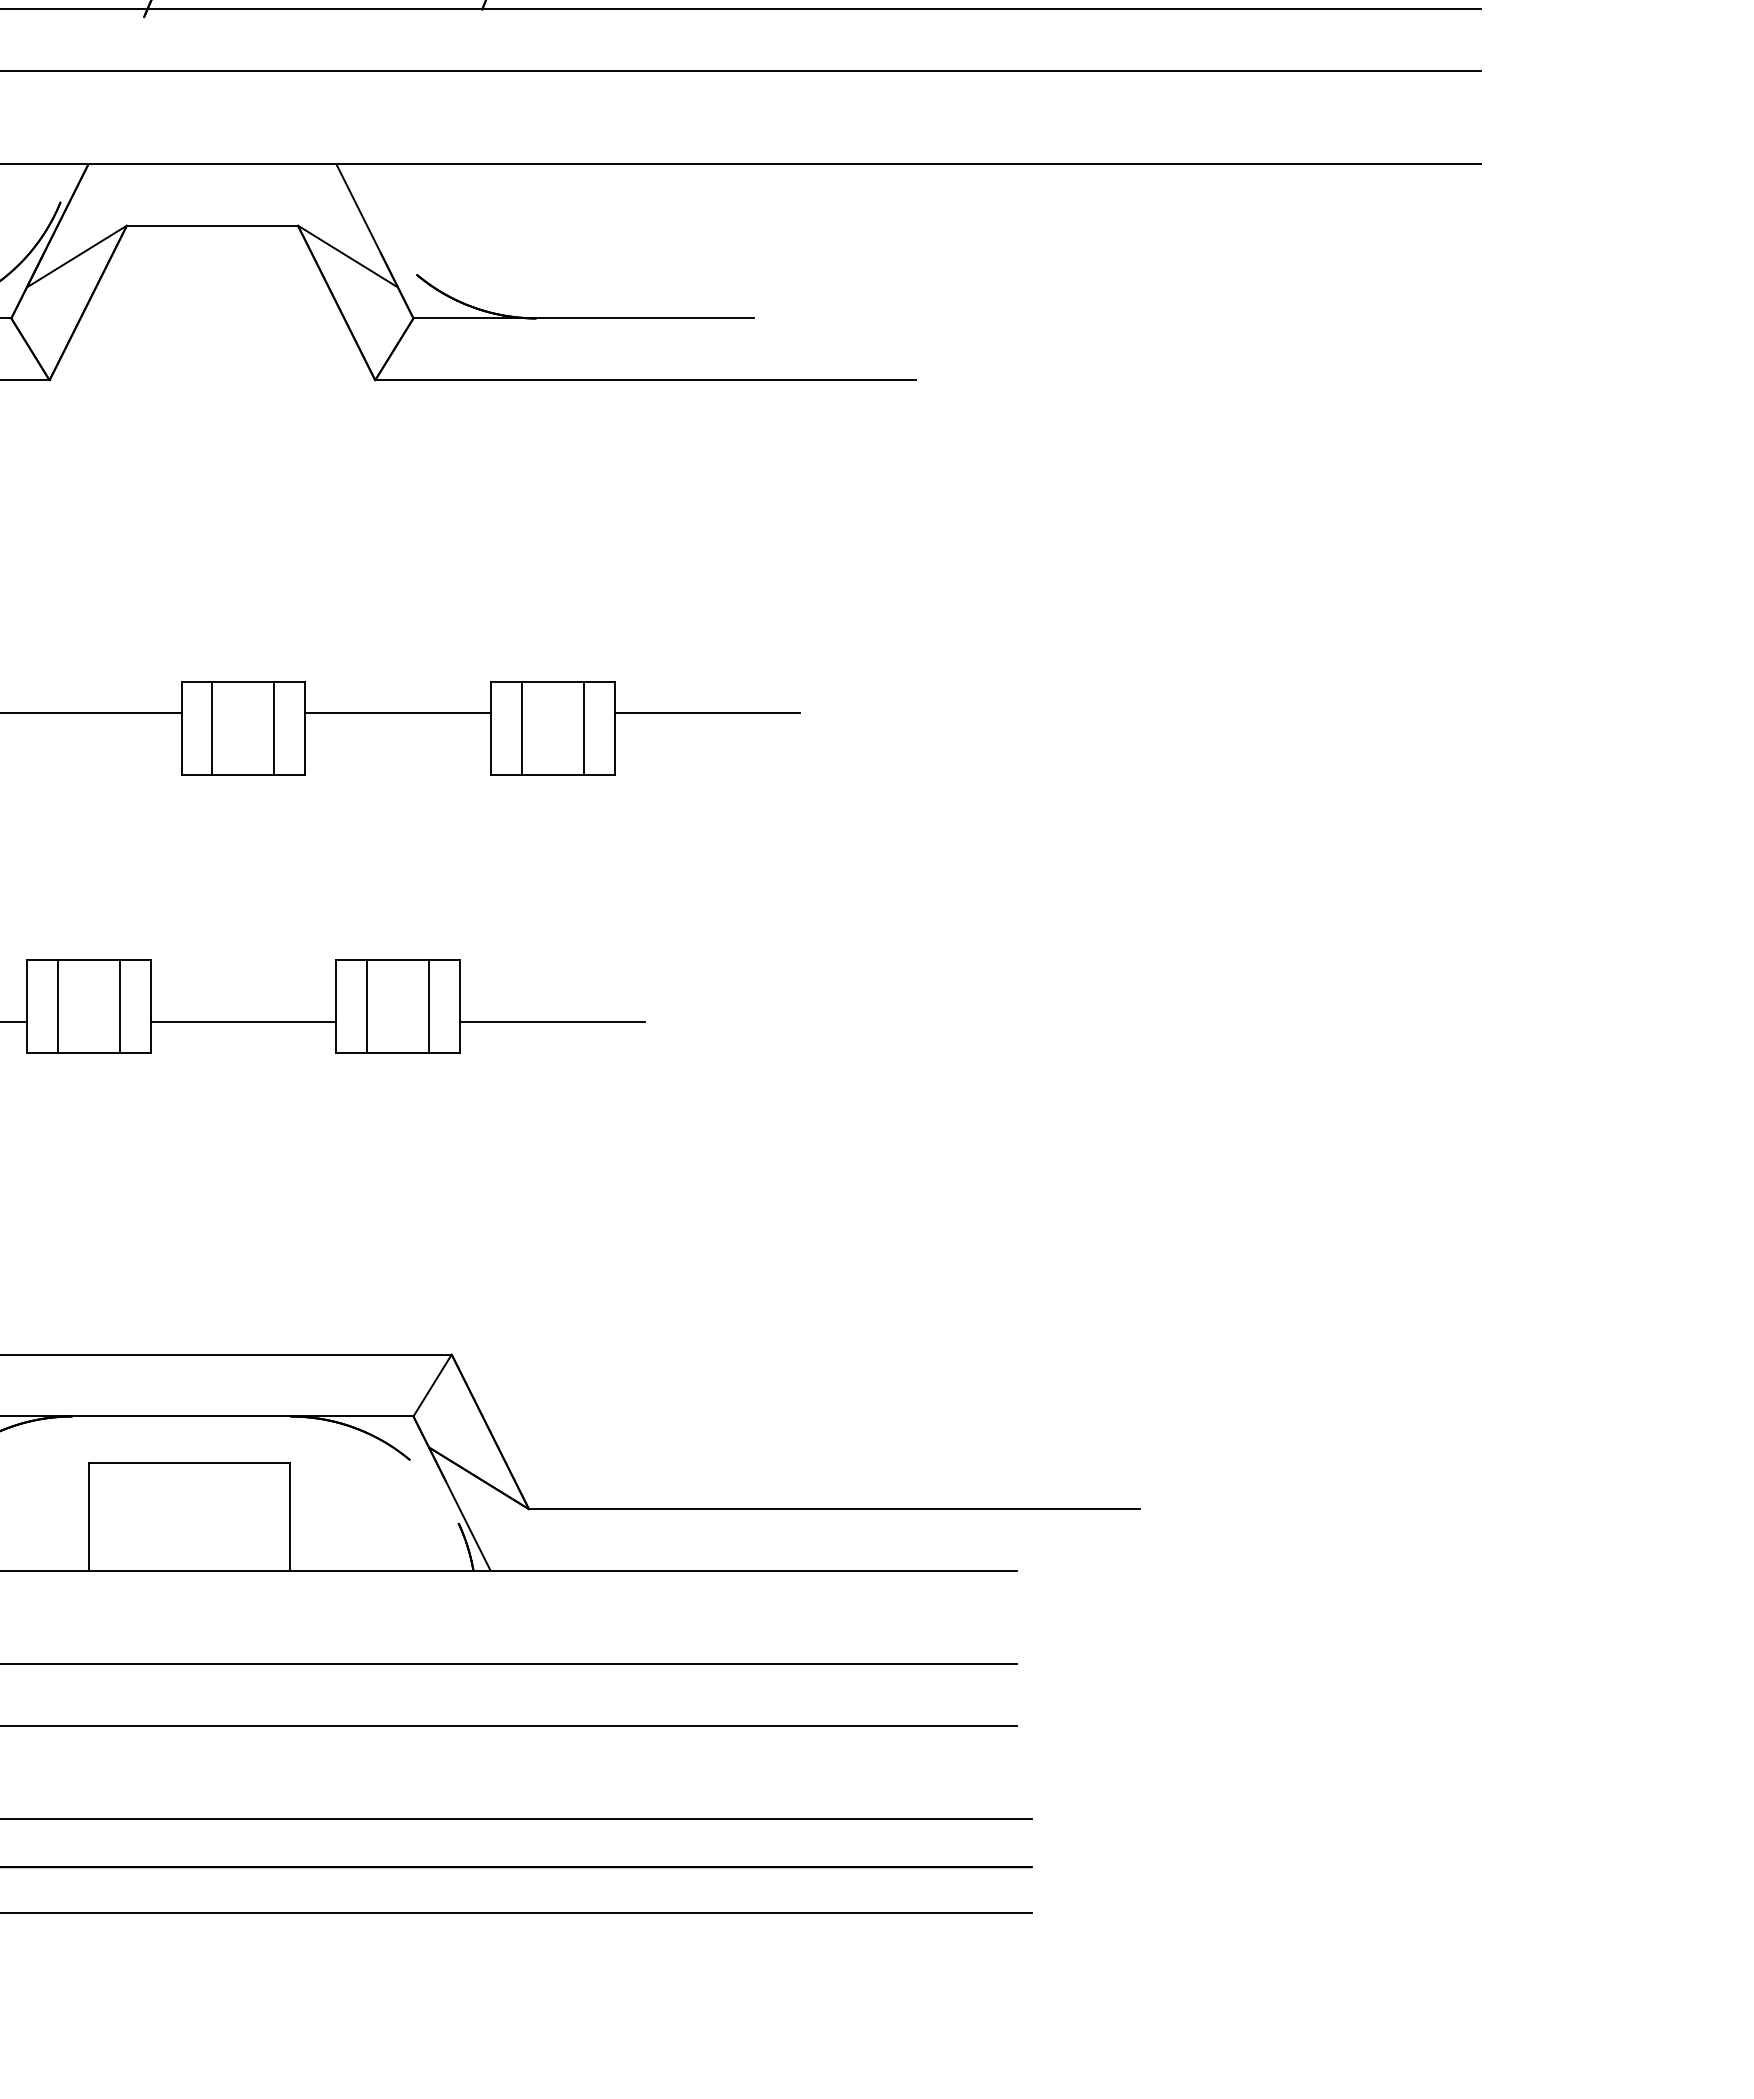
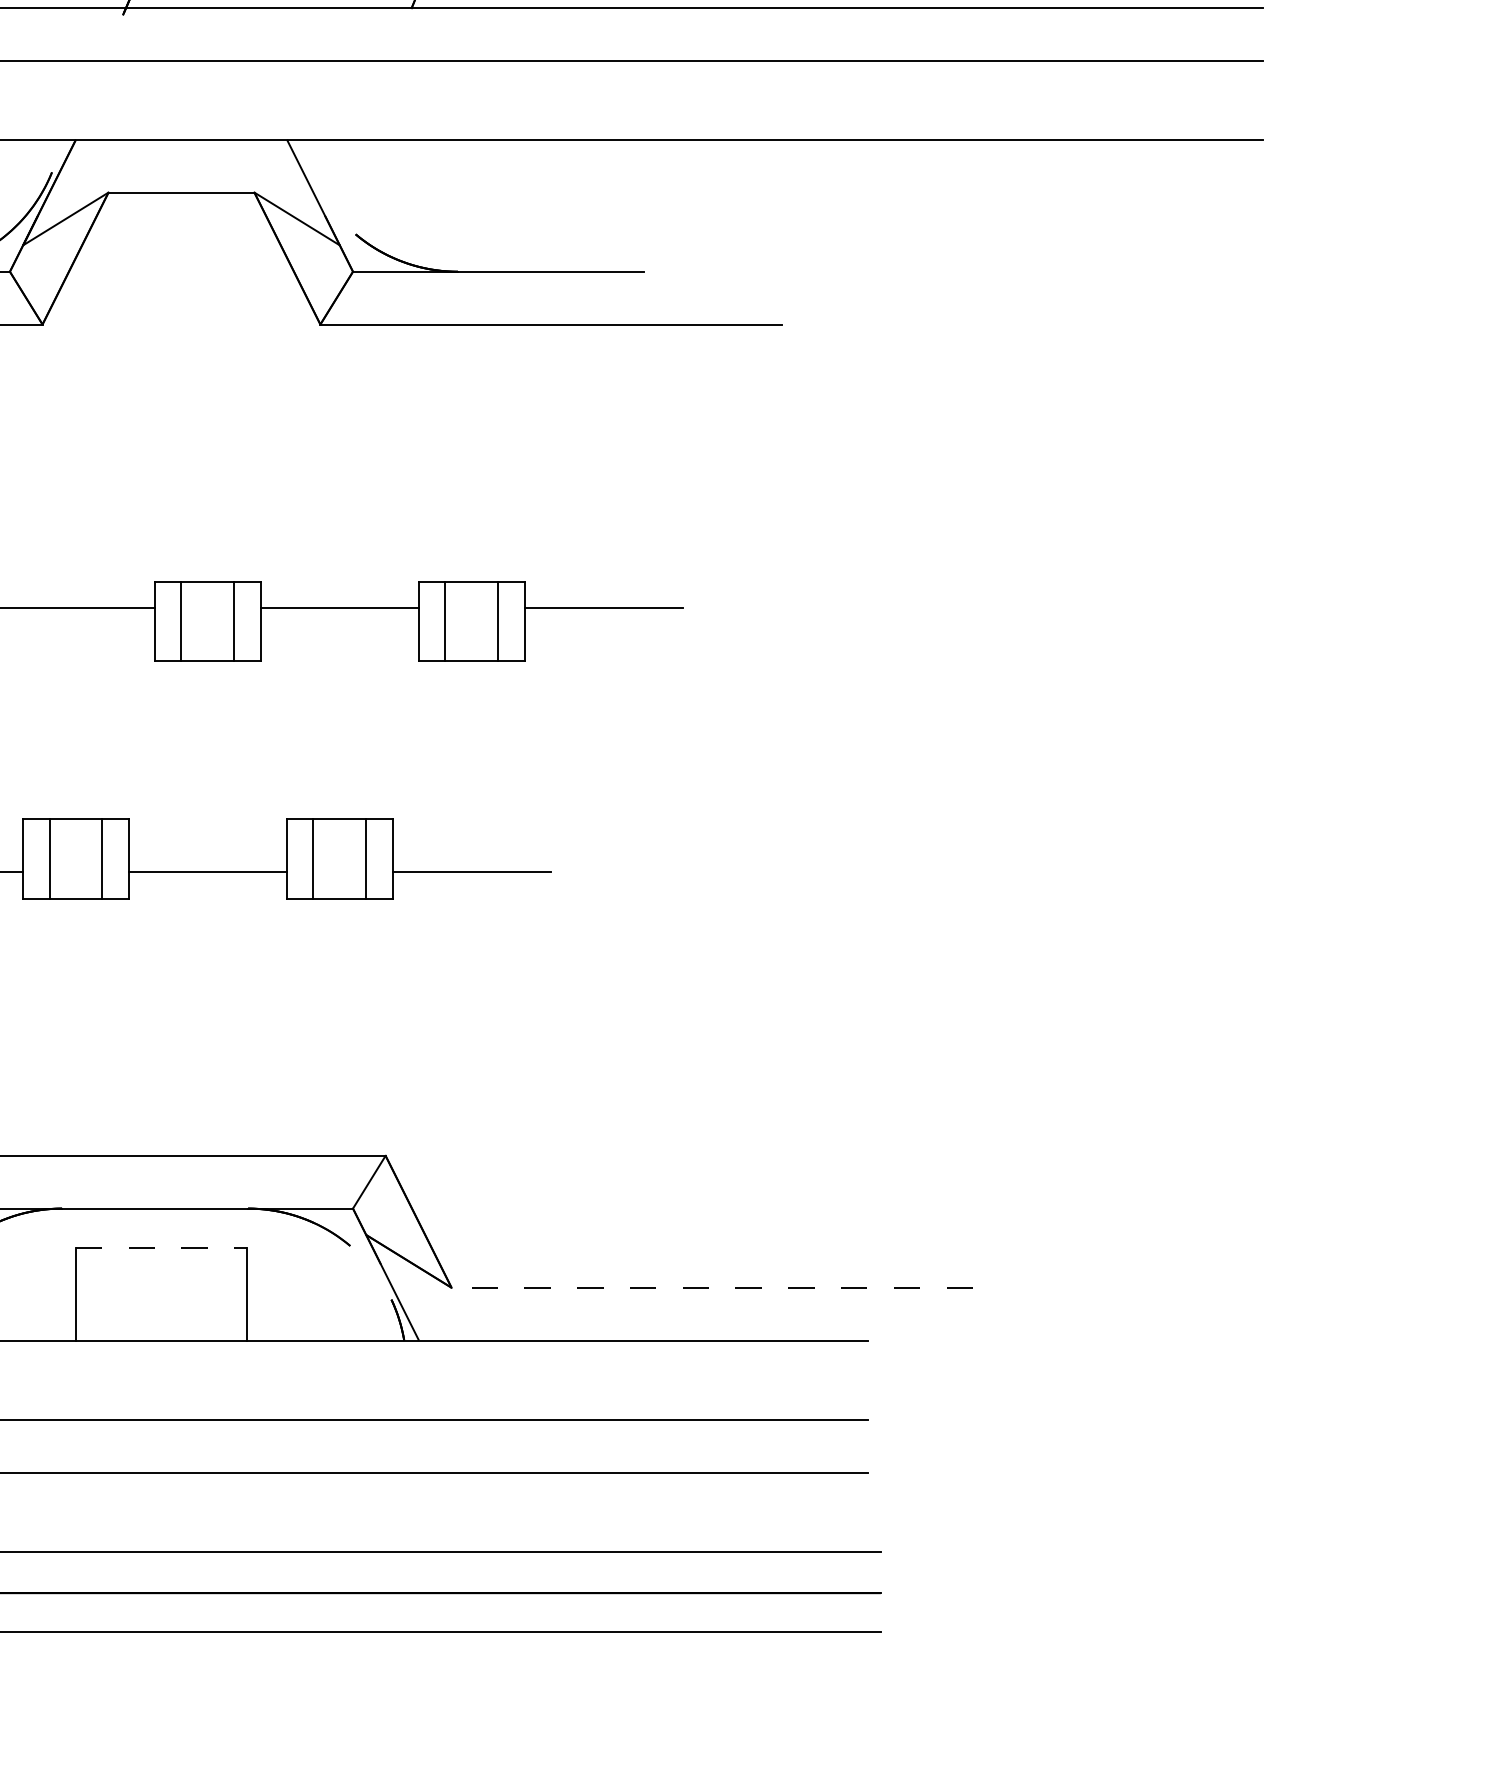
line: (189, 1462) -> (161, 1247), solid -> dashed
line: (834, 1509) -> (712, 1287), solid -> dashed

